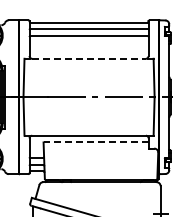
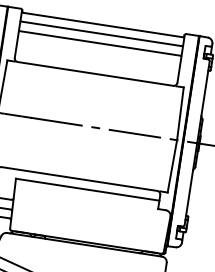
line: (89, 58) -> (96, 73), dashed -> solid
line: (96, 142) -> (88, 189), dashed -> solid

